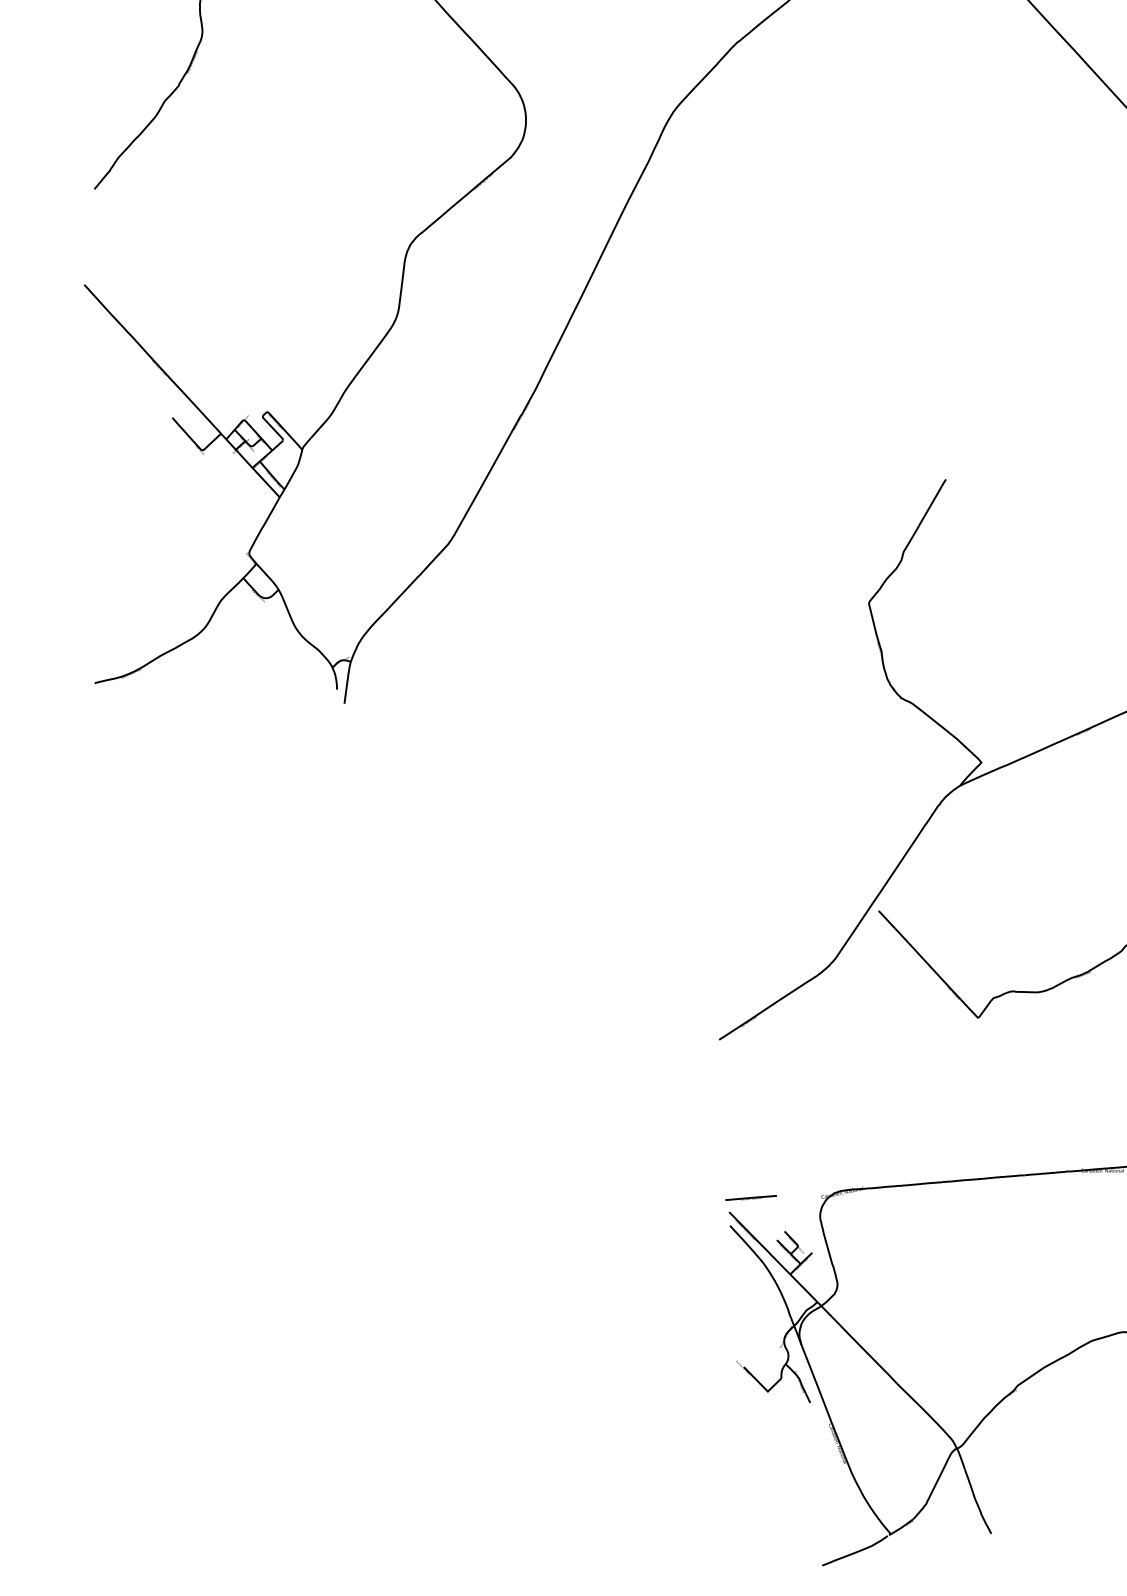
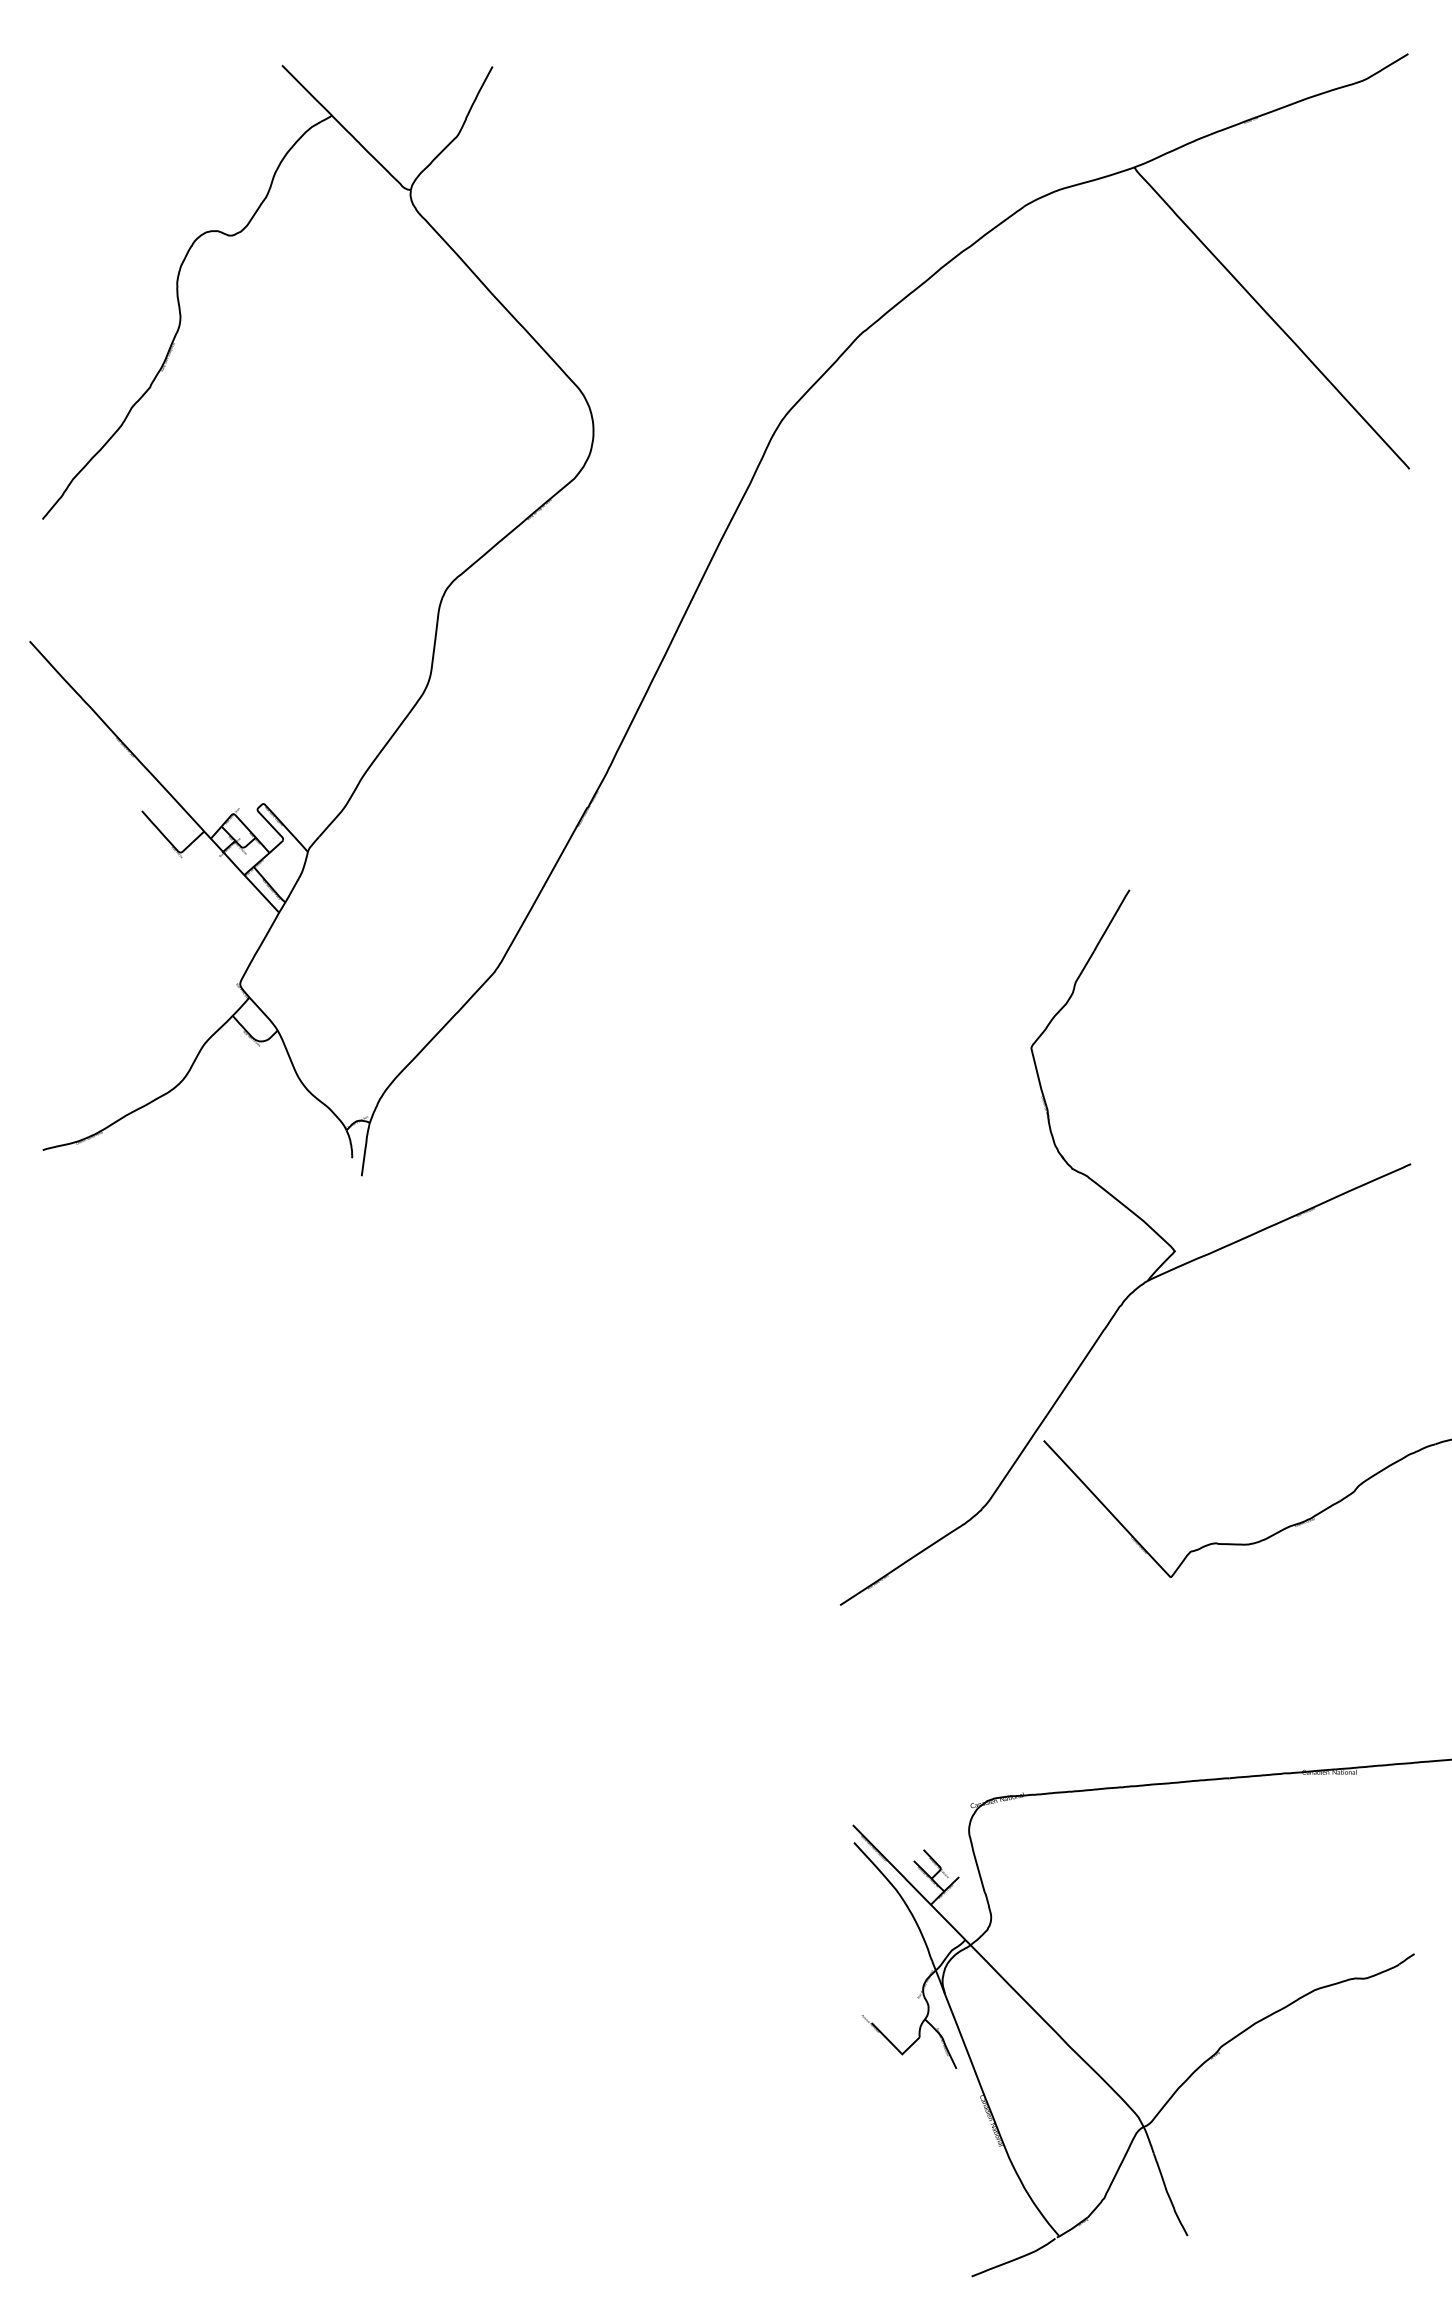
line: (750, 1197) -> (880, 1806), removed

